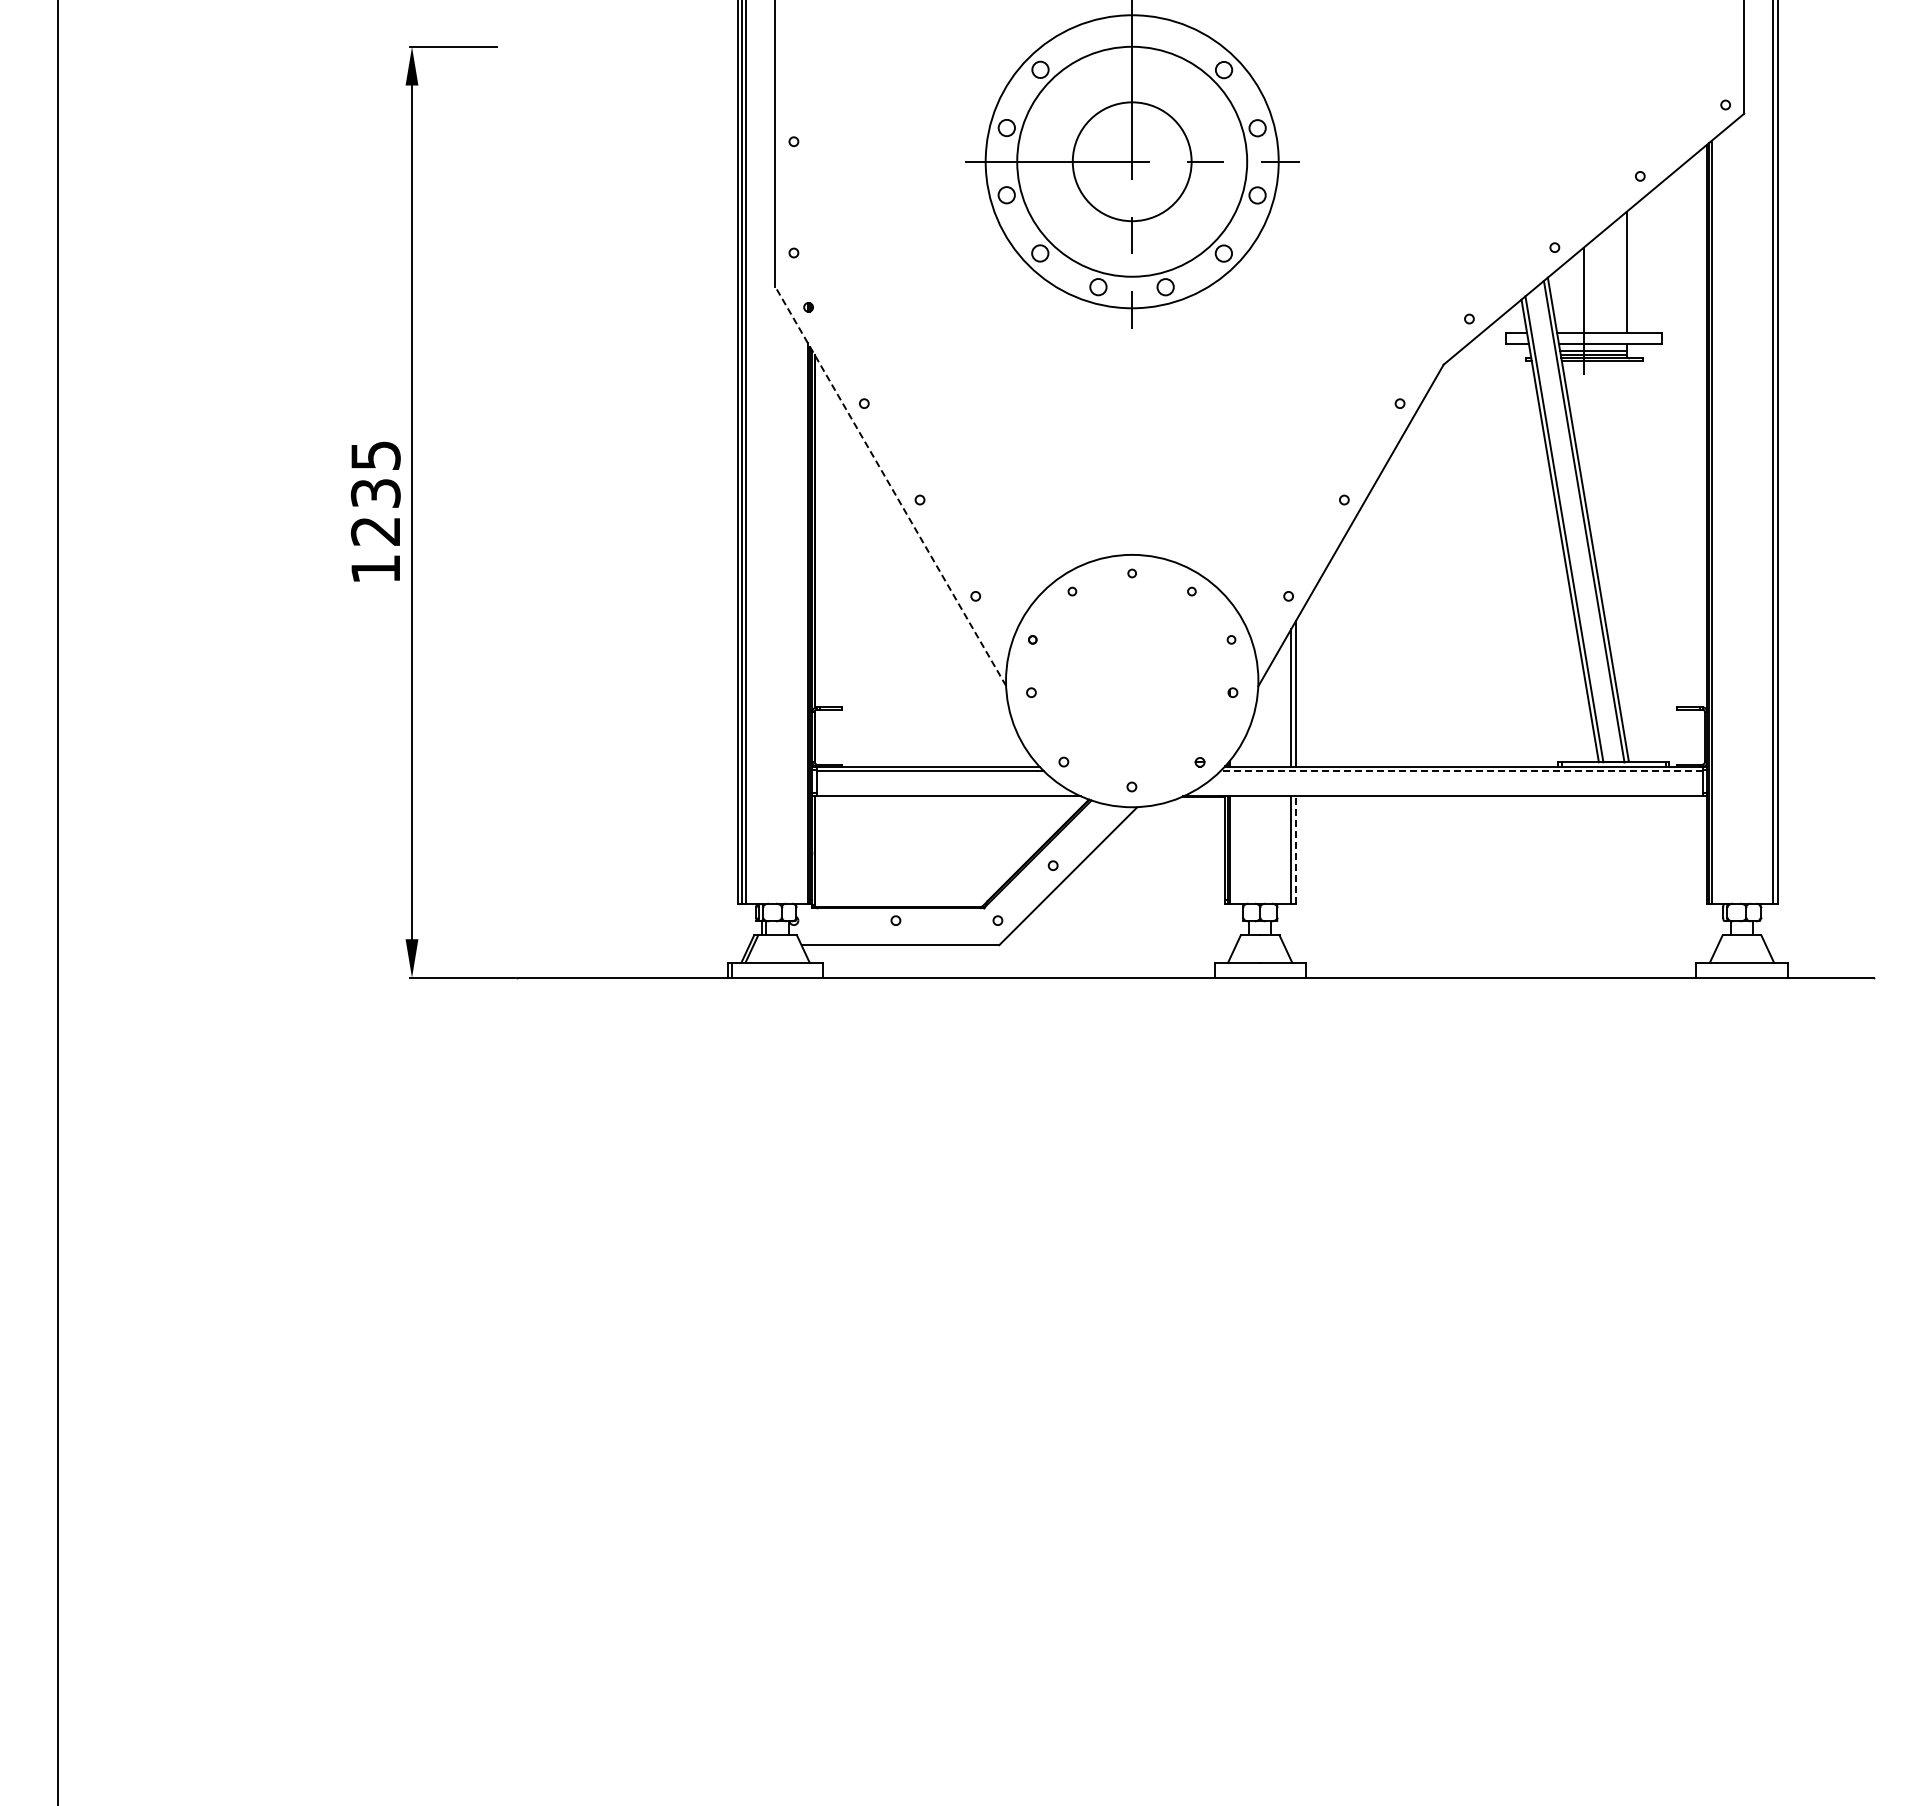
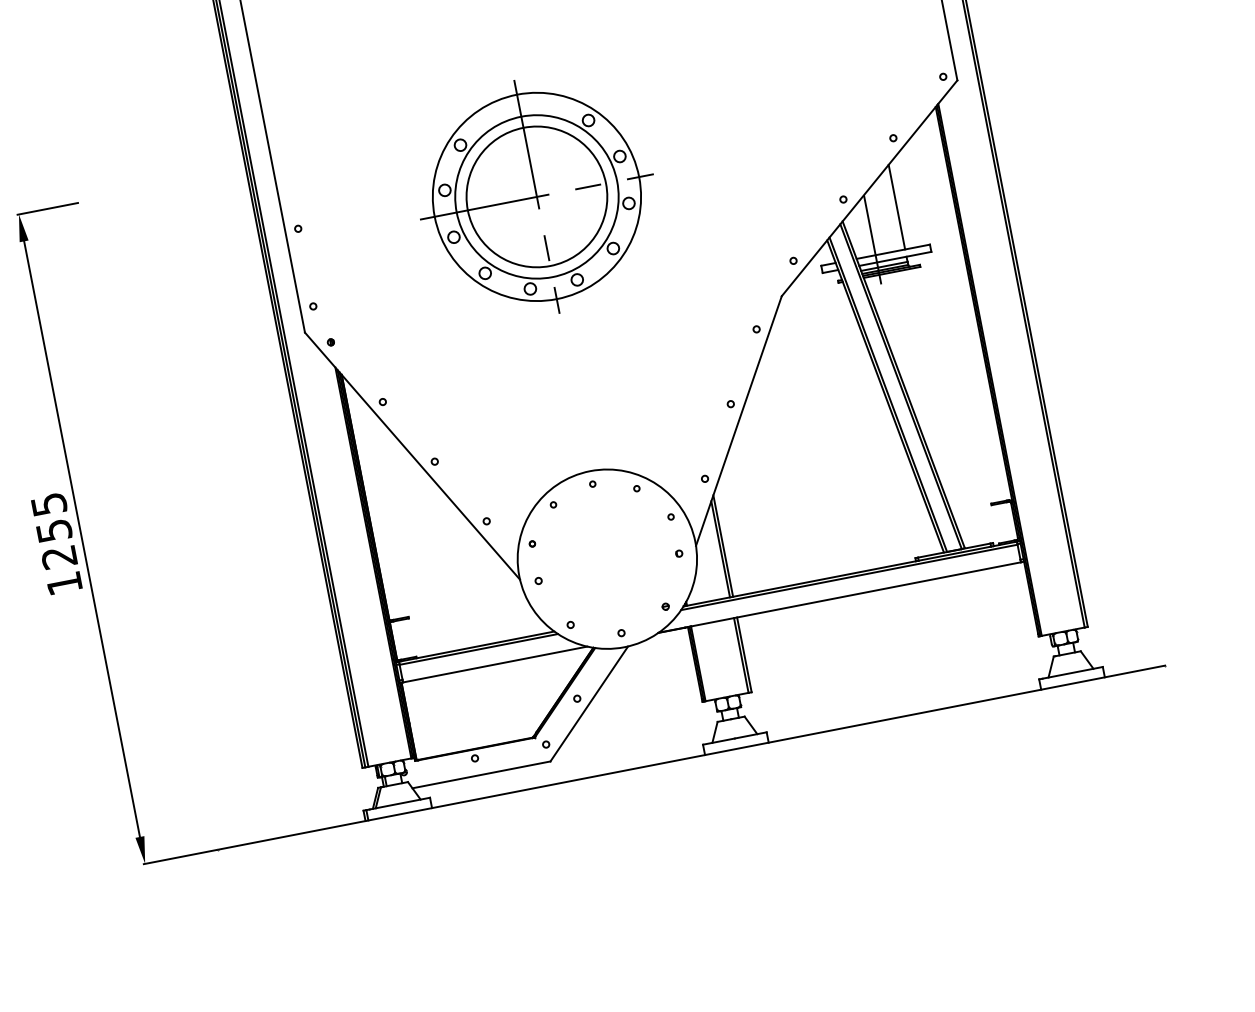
circle: (1132, 161) -> (537, 196), size x1.67
line: (890, 485) -> (412, 455), dashed -> solid
text: (375, 493) -> (54, 530), 1235 -> 1255
line: (1461, 771) -> (849, 577), dashed -> solid
line: (1295, 850) -> (744, 655), dashed -> solid

